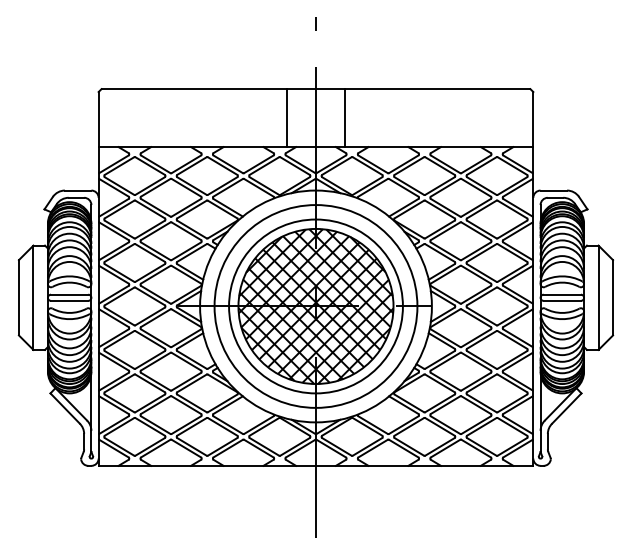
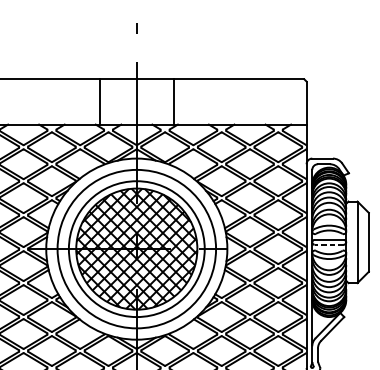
line: (287, 118) -> (100, 102), moved
line: (344, 118) -> (173, 102), moved
line: (562, 300) -> (329, 244), solid -> dashed

